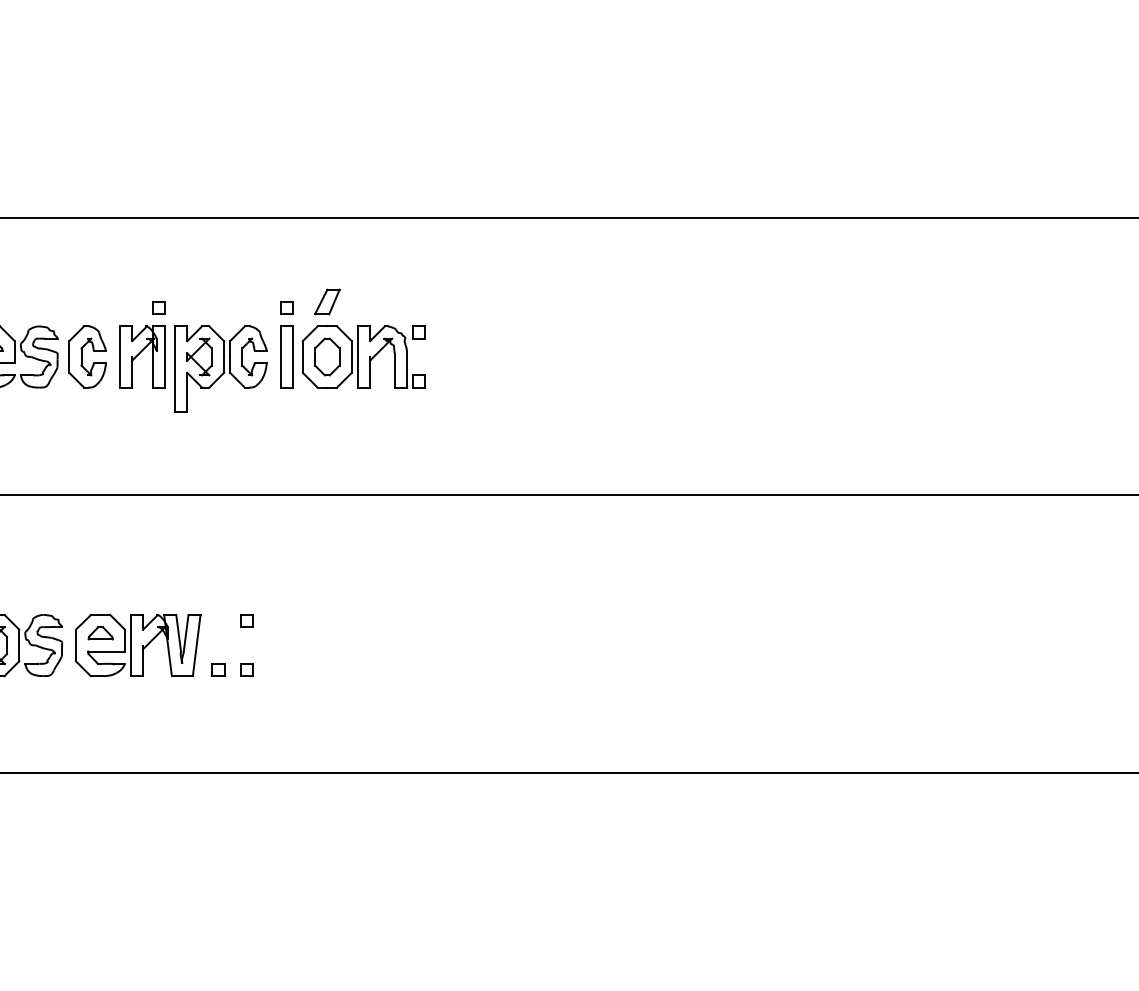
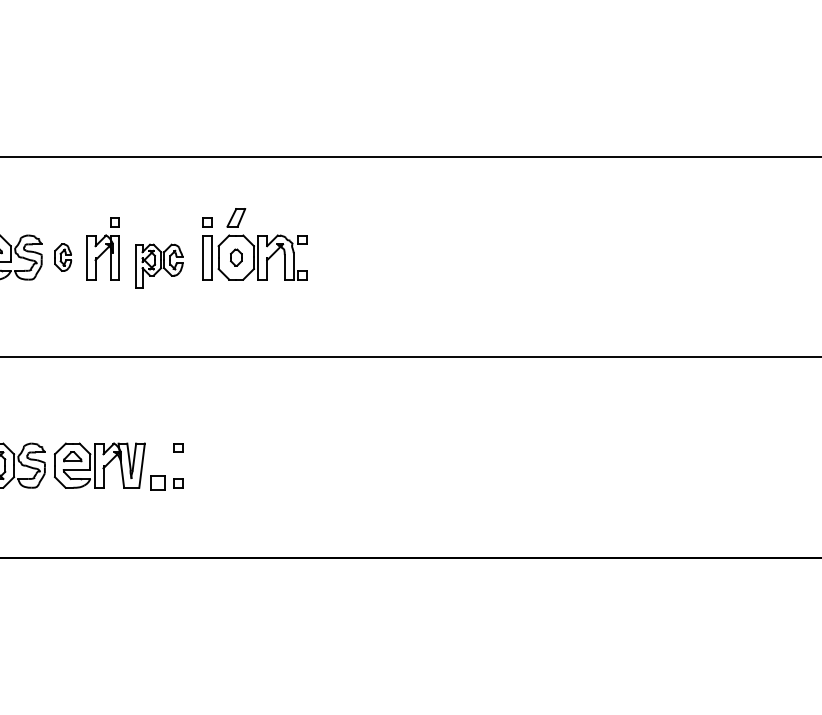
part: (87, 356) -> (63, 257), size x0.6
part: (327, 356) -> (236, 257), size x0.6
part: (220, 368) -> (159, 265), size x0.7
part: (218, 669) -> (157, 483), size x1.6

